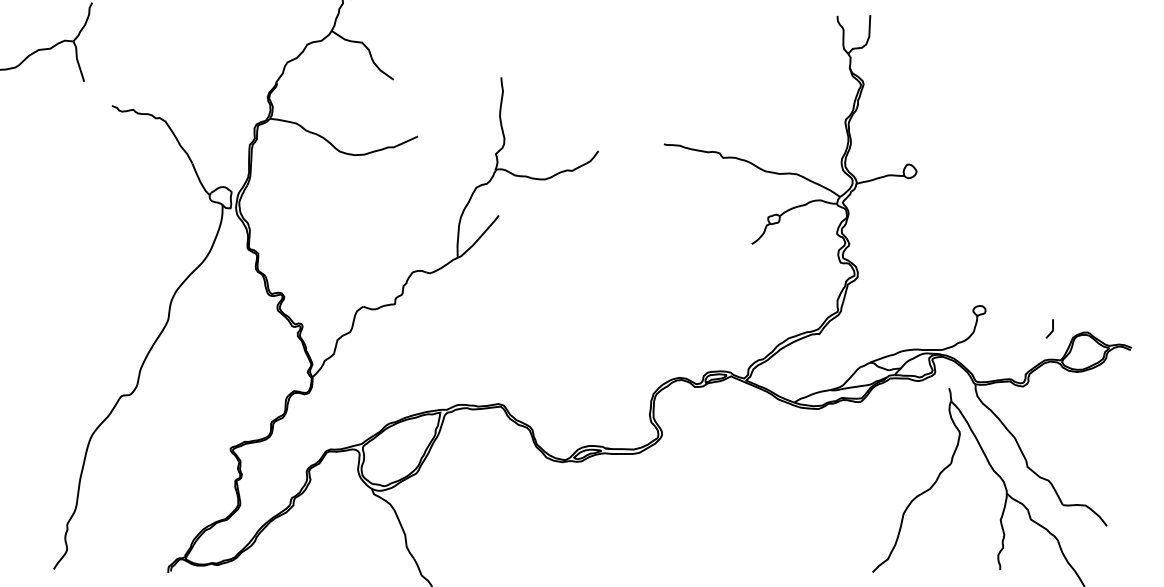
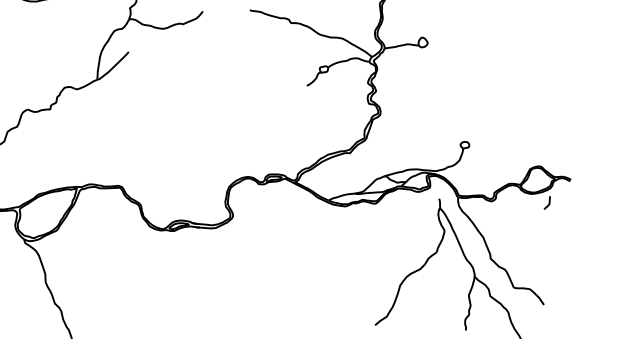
line: (1051, 330) -> (548, 204), moved

